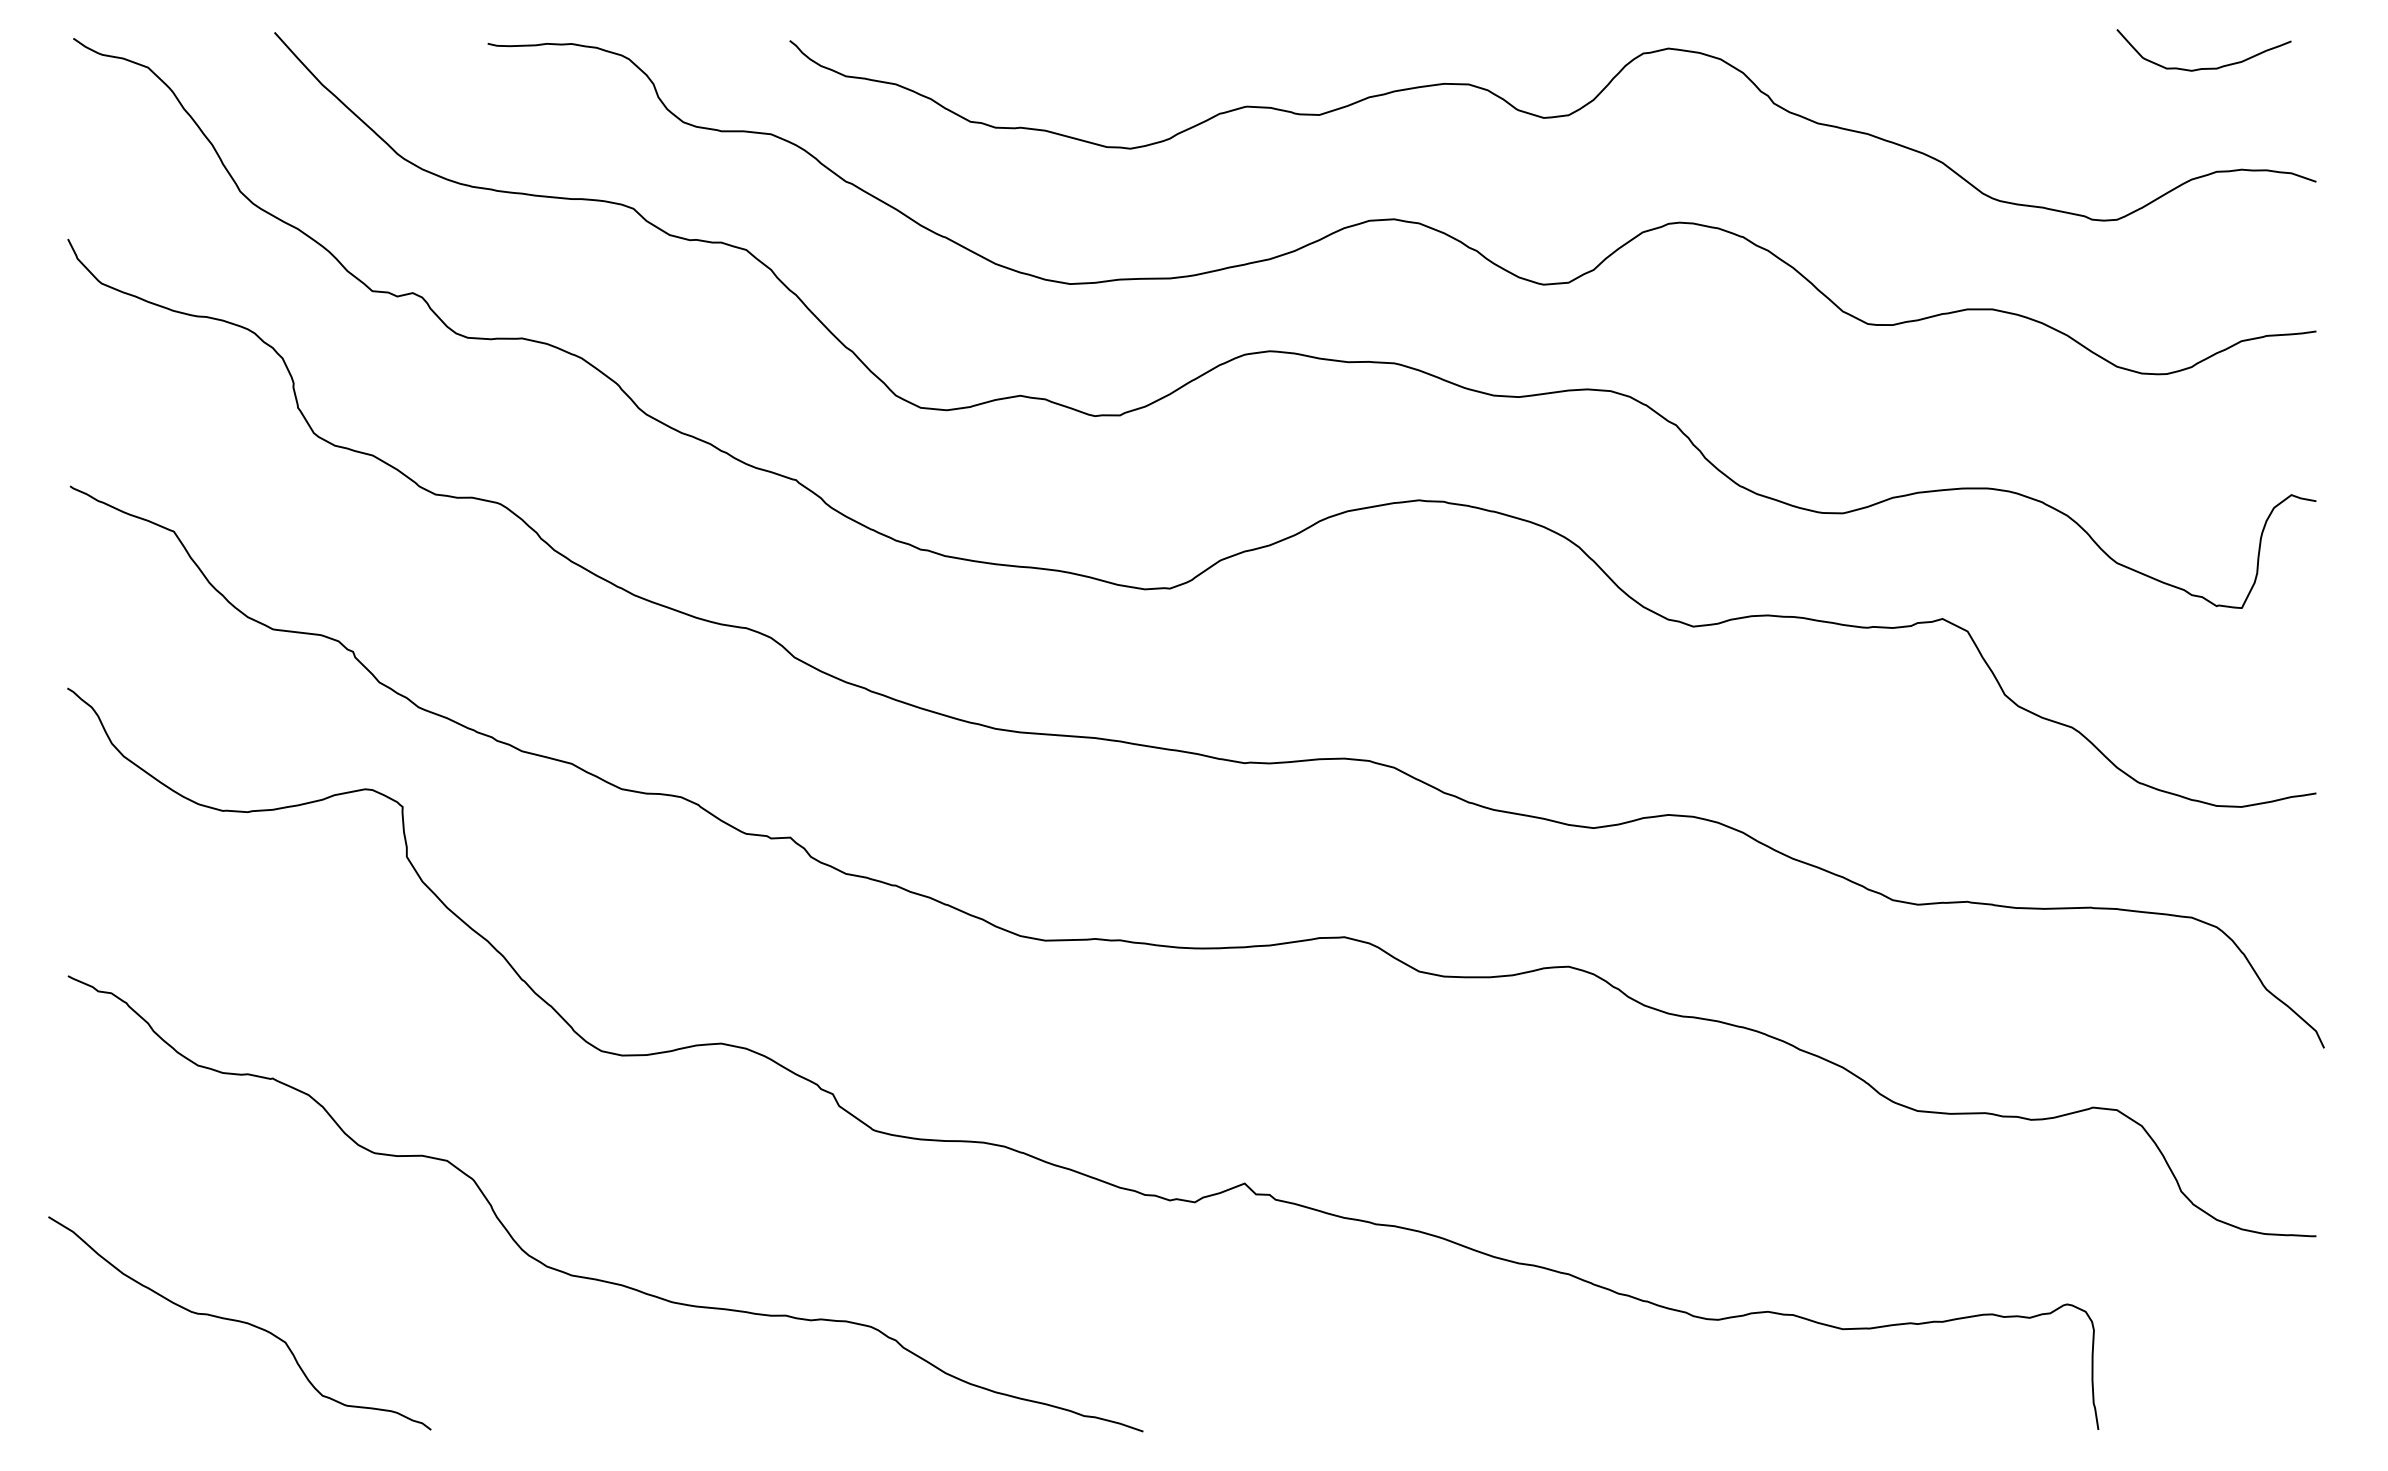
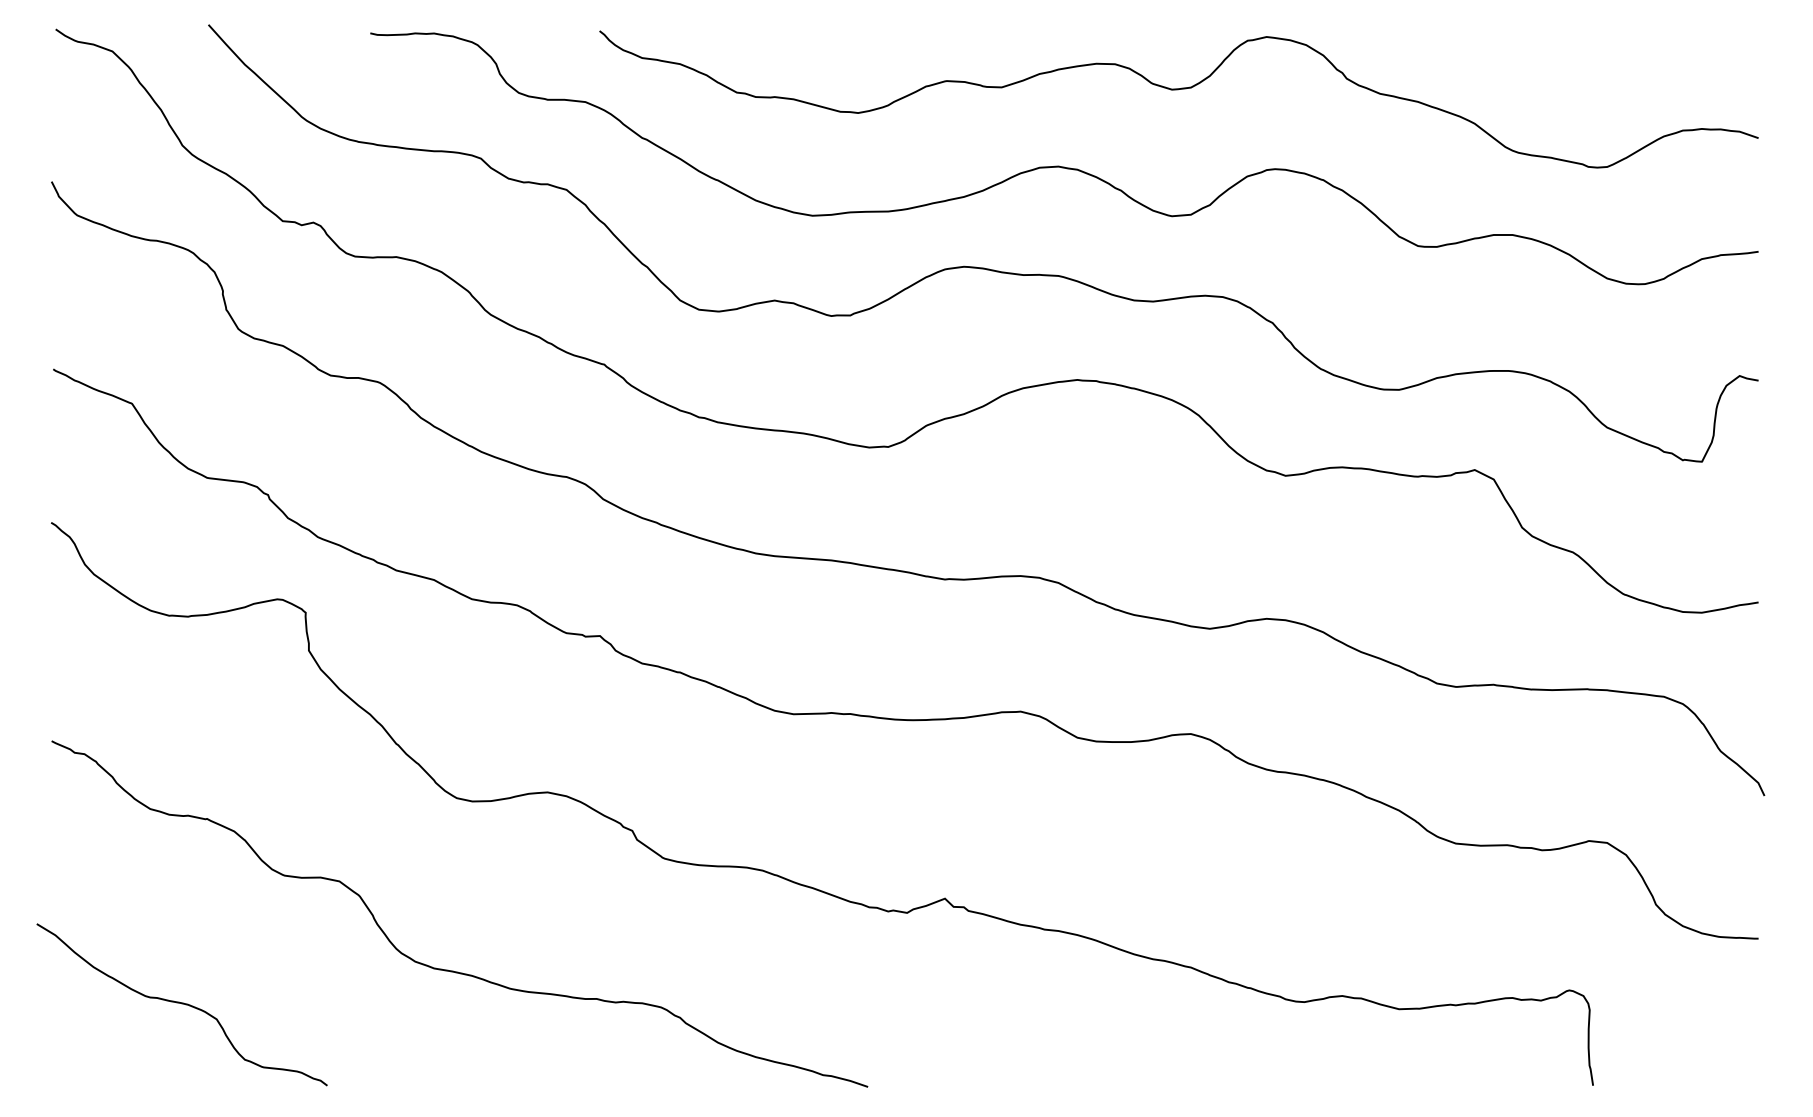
curve: (2202, 67) -> (1672, 51), removed

